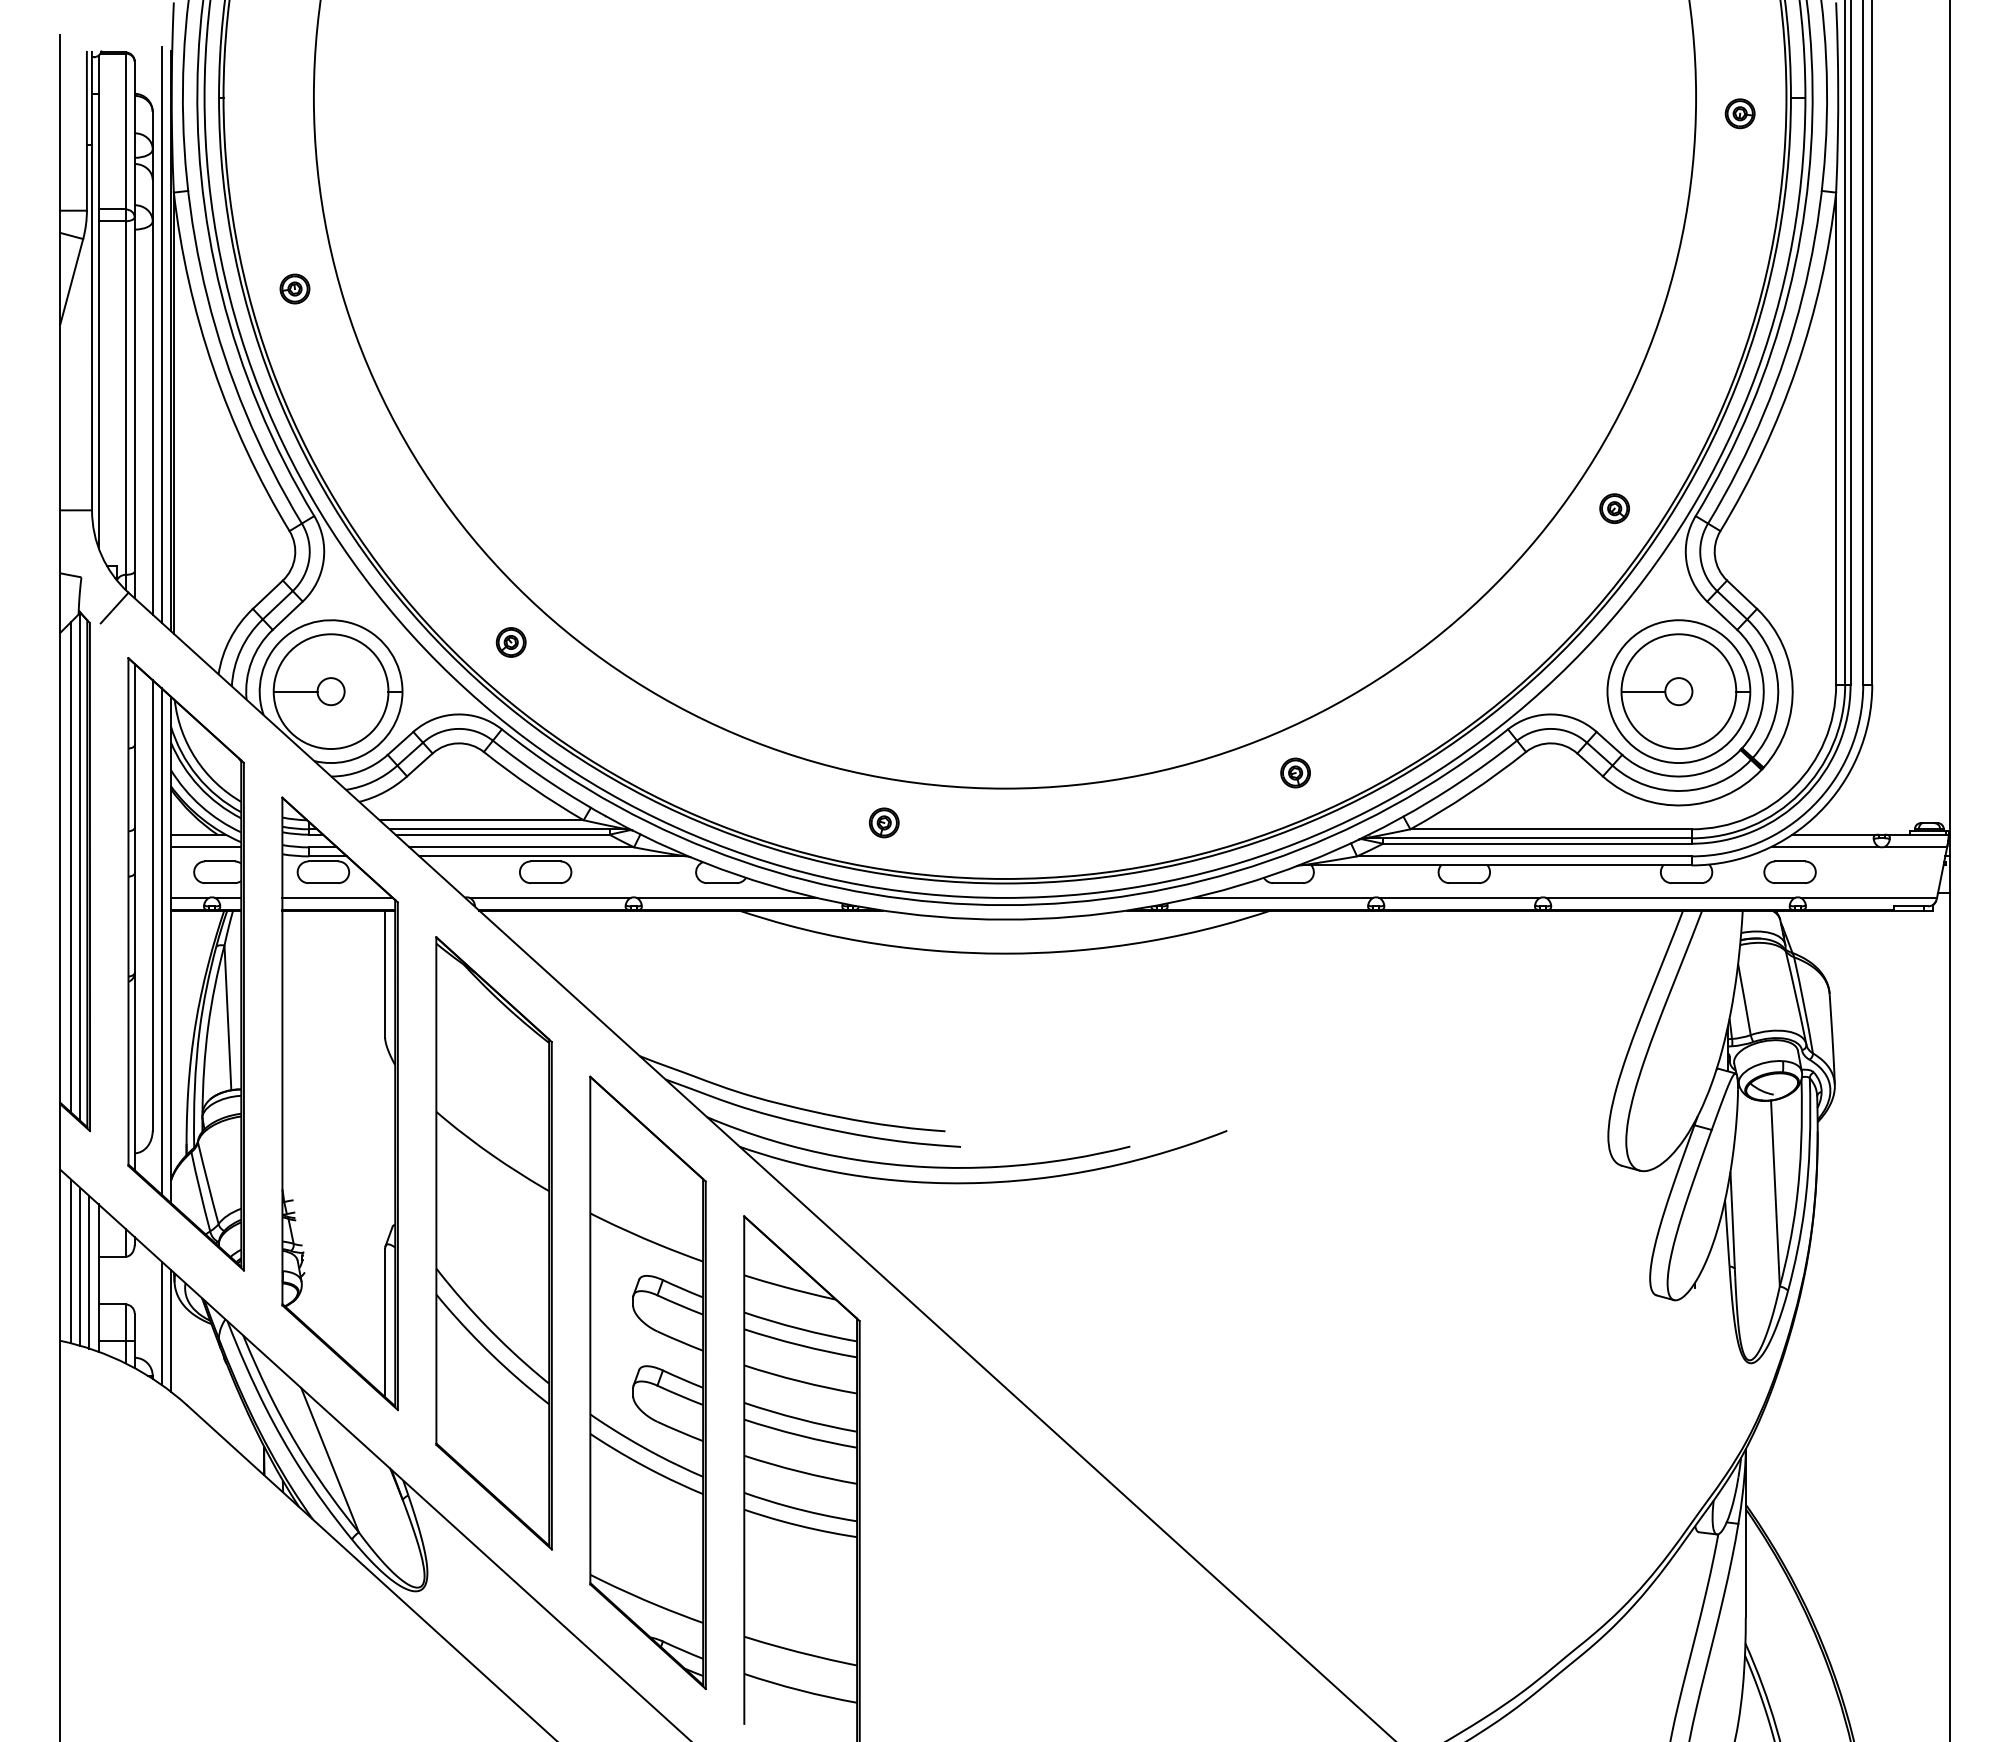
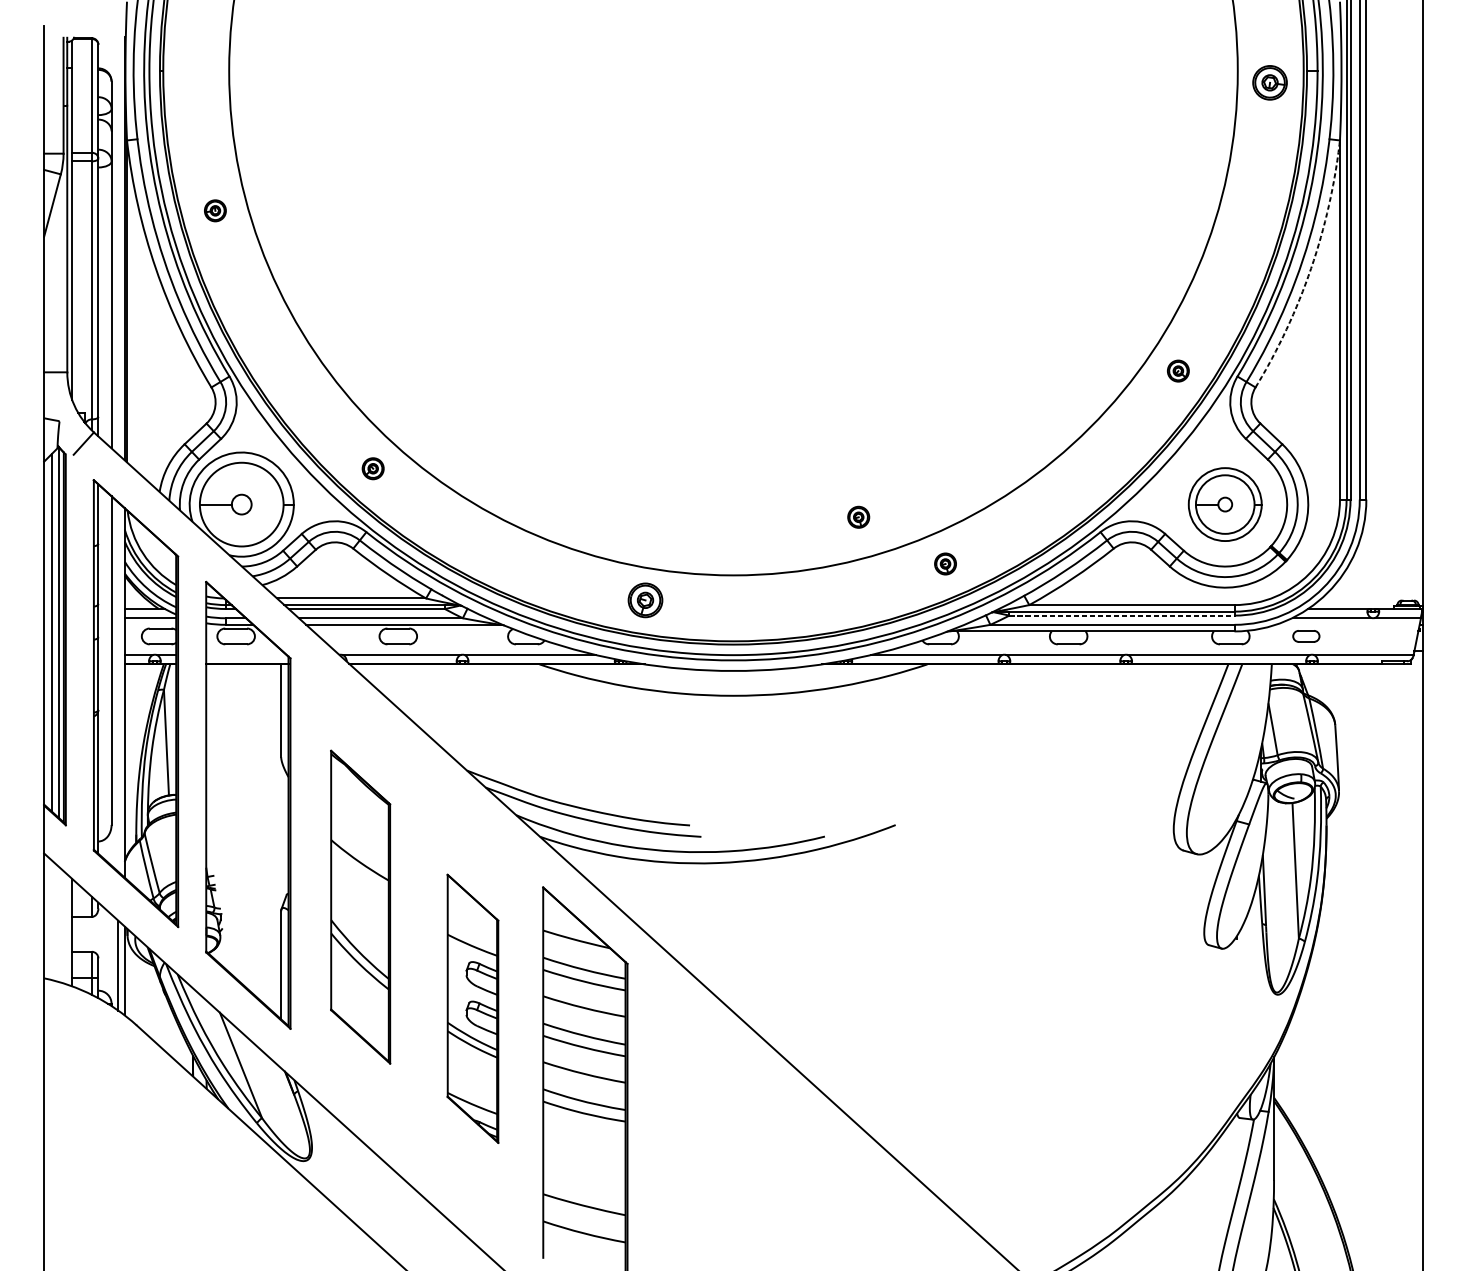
part: (1739, 113) -> (1269, 82), size x1.6
line: (161, 334) -> (117, 244), removed
arc: (1796, 368) -> (1311, 268), solid -> dashed
part: (1678, 691) -> (1224, 504), size x0.7
part: (1176, 708) -> (858, 516), added
part: (883, 822) -> (644, 600), size x1.6
line: (1537, 843) -> (1122, 615), solid -> dashed
part: (1789, 871) -> (1305, 635), size x0.7
line: (337, 897) -> (246, 654), removed
line: (161, 941) -> (117, 686), removed
part: (493, 1243) -> (360, 907), size x0.7
line: (71, 1261) -> (52, 920), removed
line: (80, 1266) -> (58, 924), removed
line: (89, 1272) -> (65, 928), removed
part: (647, 1382) -> (472, 1008), size x0.6

